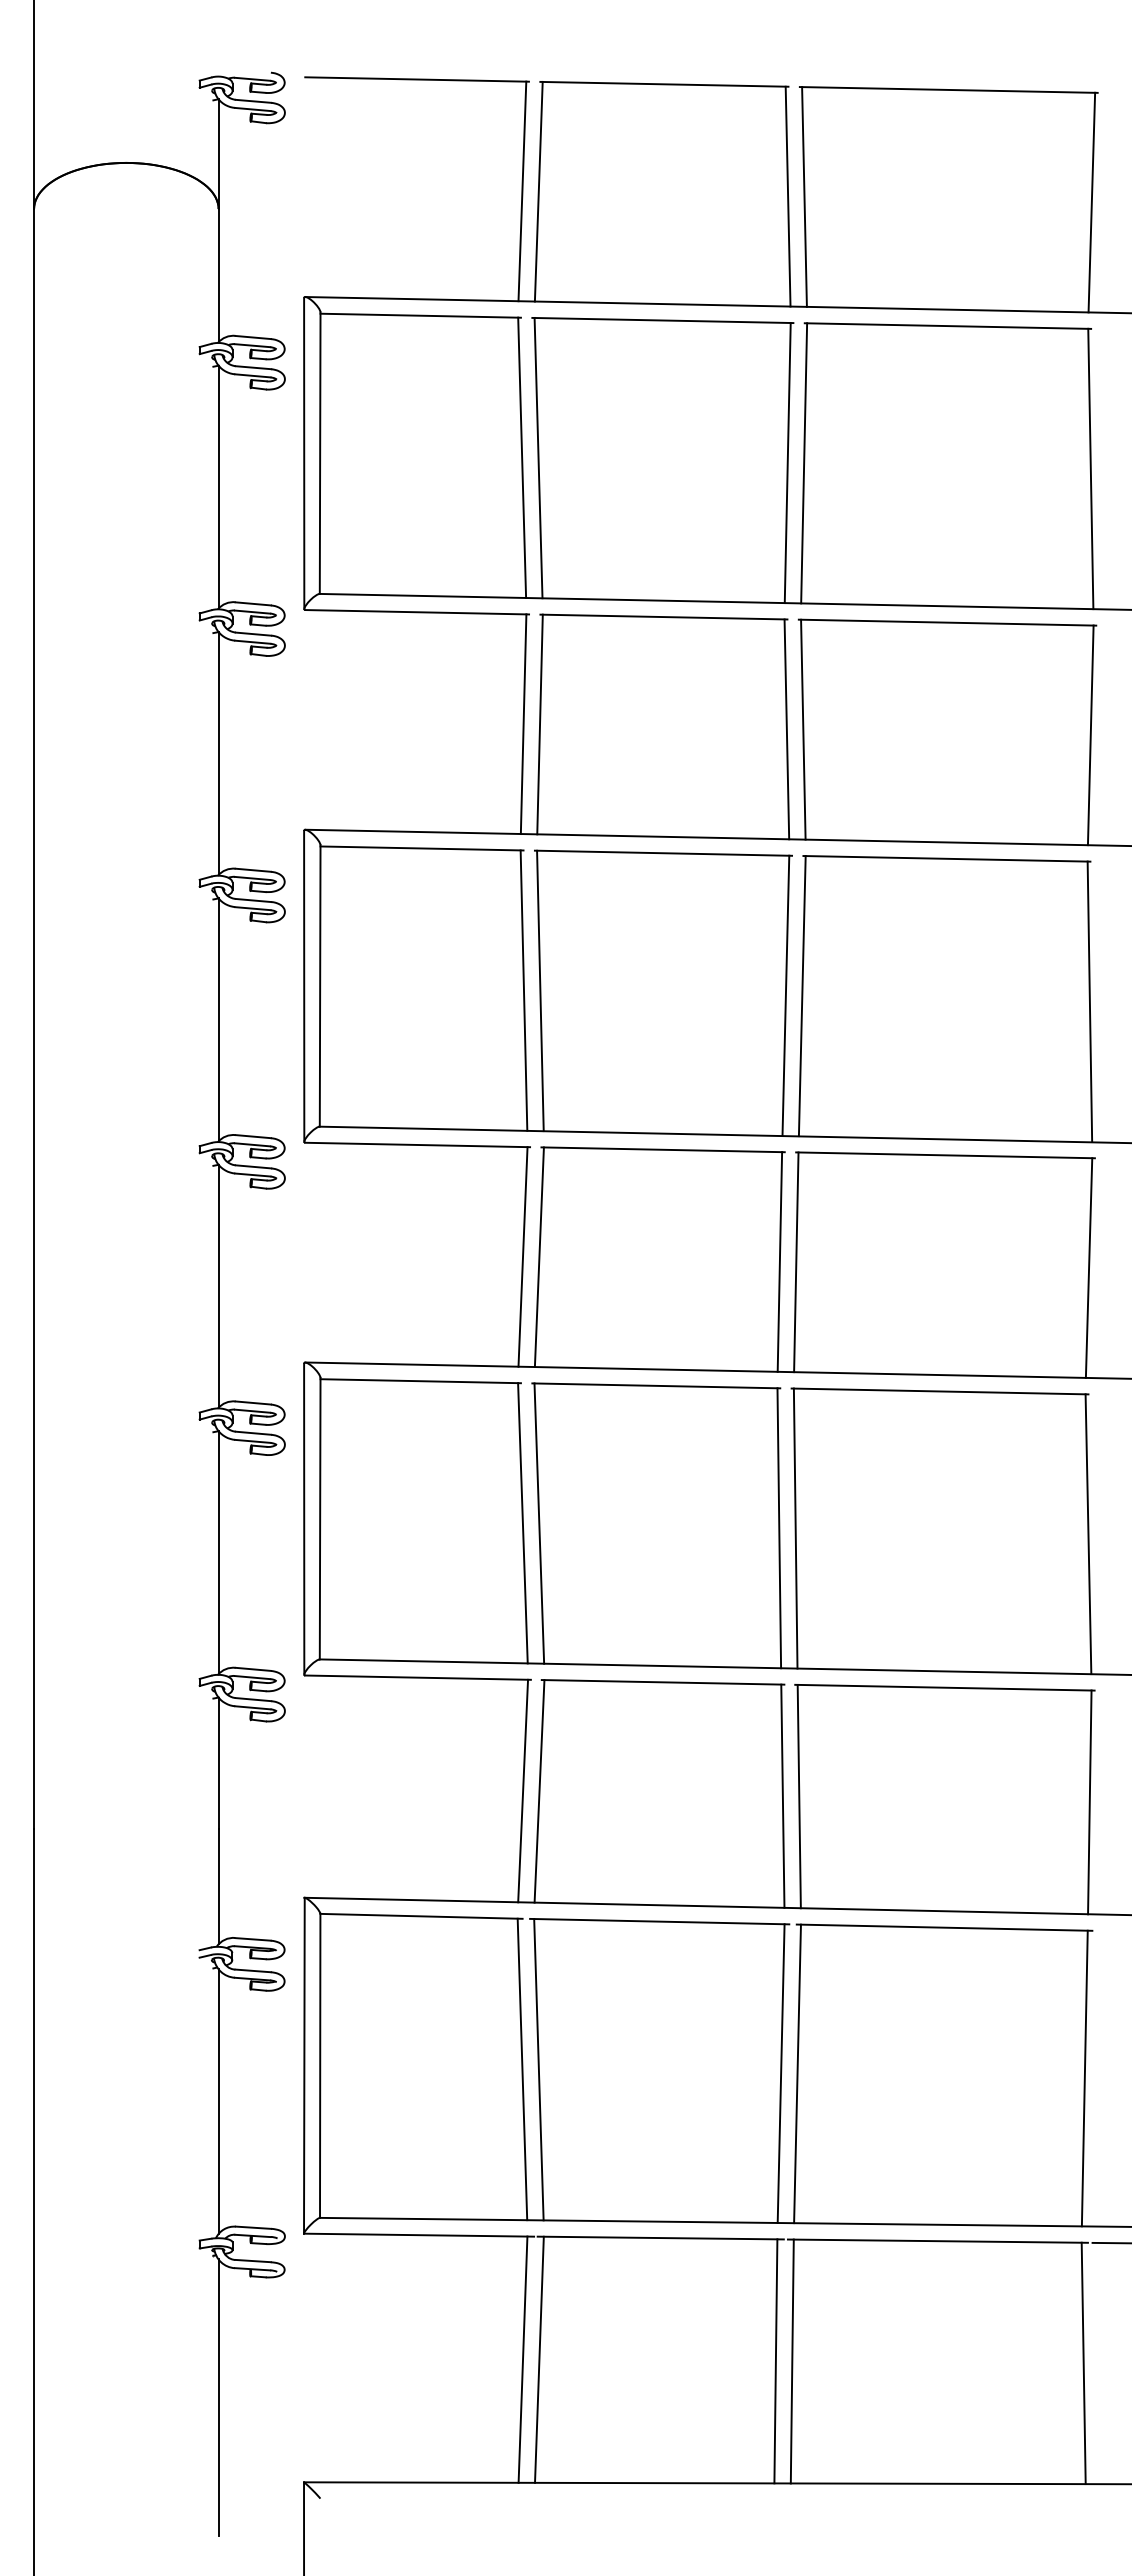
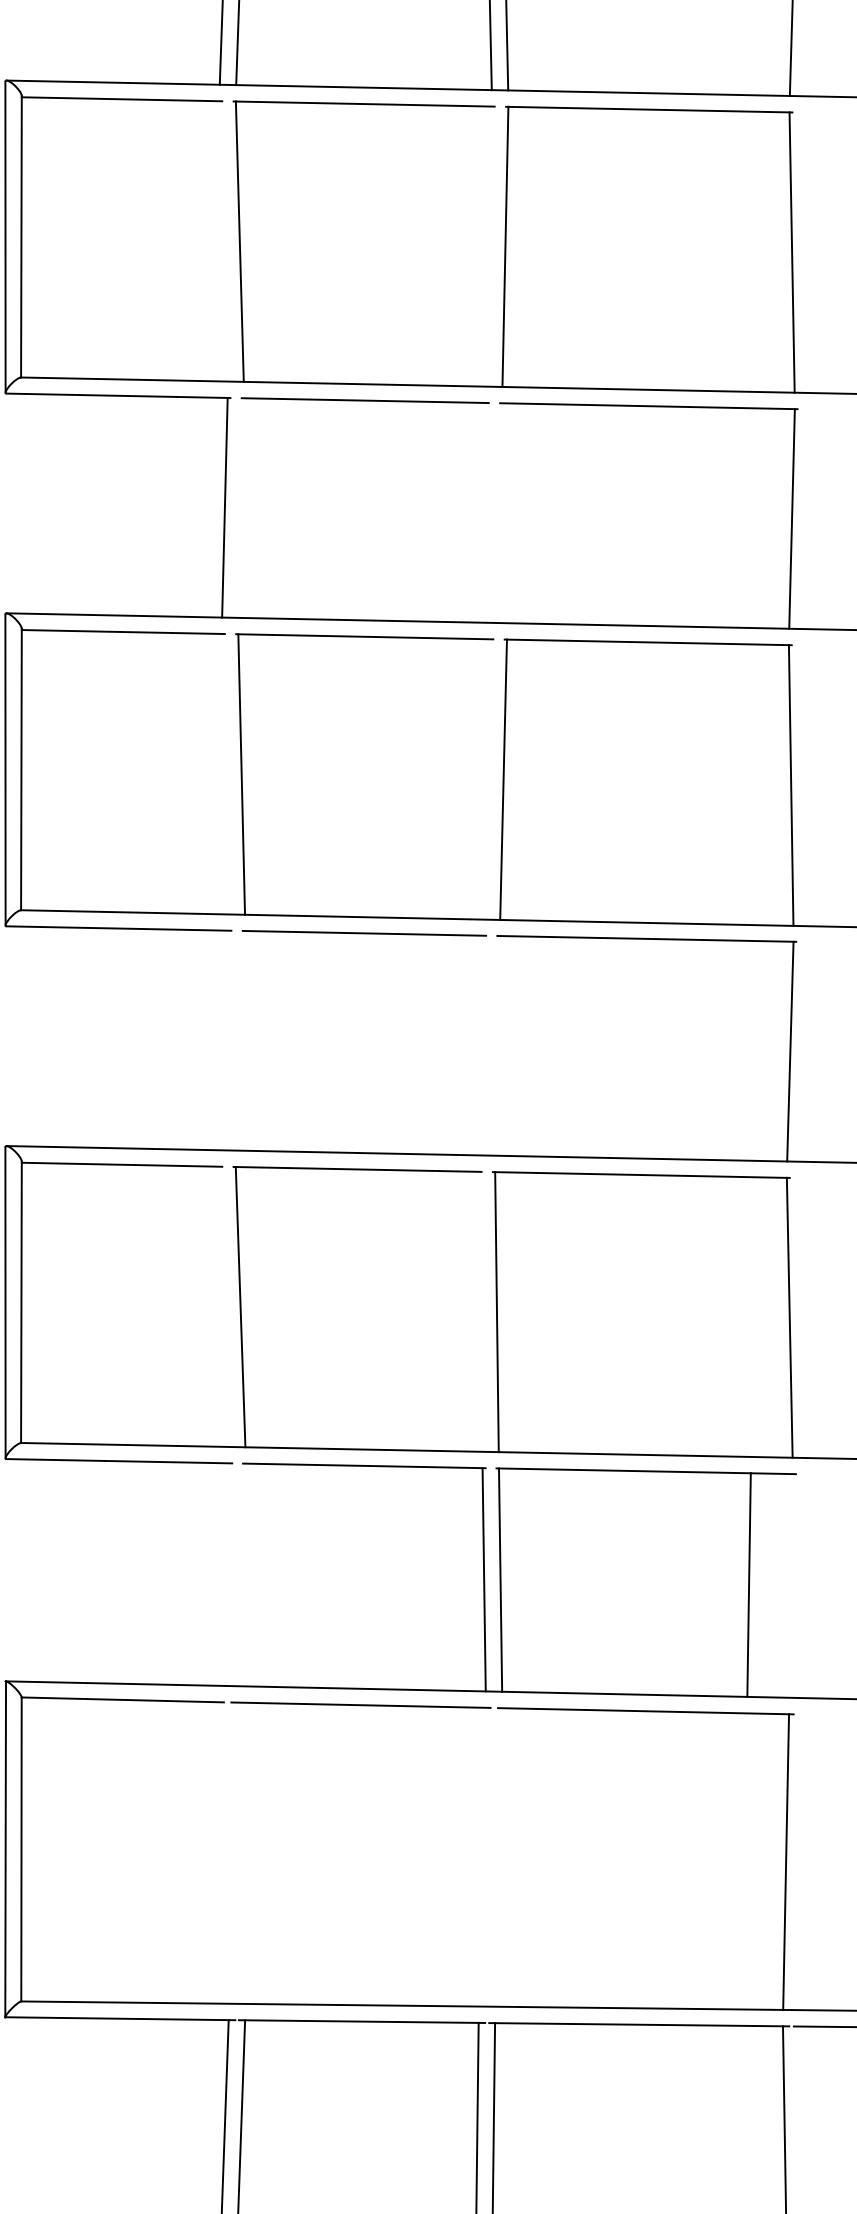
line: (522, 457) -> (223, 241), removed
line: (787, 462) -> (488, 246), removed
line: (539, 724) -> (240, 508), removed
line: (786, 729) -> (487, 513), removed
line: (803, 729) -> (504, 513), removed
line: (523, 990) -> (224, 774), removed
line: (785, 995) -> (486, 779), removed
line: (522, 1256) -> (223, 1040), removed
line: (538, 1257) -> (239, 1041), removed
line: (779, 1261) -> (480, 1045), removed
line: (796, 1262) -> (497, 1046), removed
line: (522, 1523) -> (223, 1307), removed
line: (779, 1528) -> (480, 1312), removed
line: (523, 1790) -> (224, 1574), removed
line: (539, 1791) -> (240, 1575), removed
line: (1089, 1802) -> (748, 1585), moved
line: (522, 2069) -> (223, 1853), removed
line: (538, 2069) -> (239, 1853), removed
line: (780, 2073) -> (481, 1857), removed
line: (797, 2073) -> (498, 1857), removed

